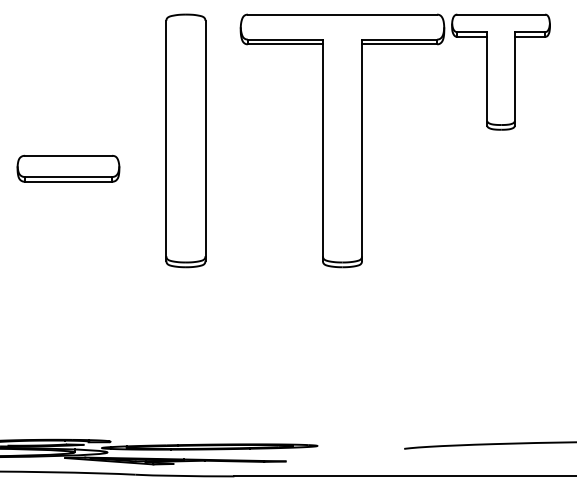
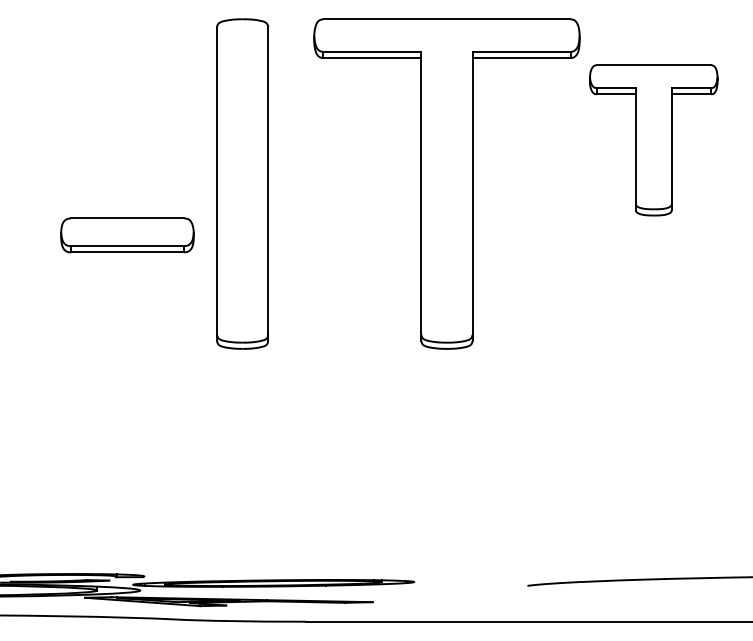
part: (500, 72) -> (653, 140), moved
part: (68, 168) -> (127, 235), moved

